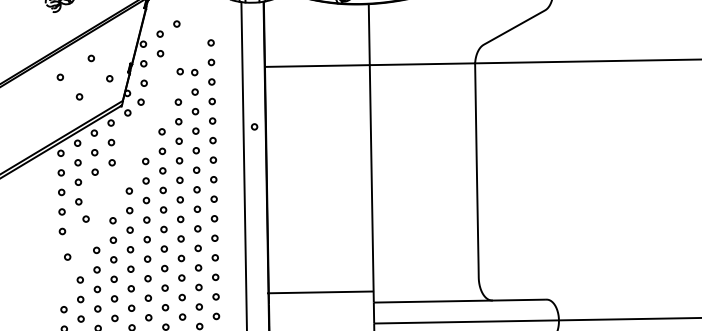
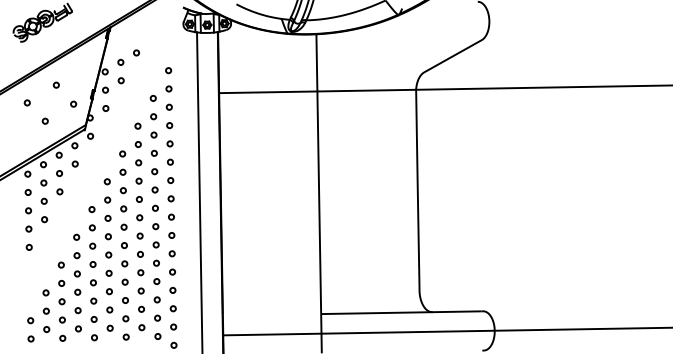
circle: (180, 71) -> (139, 97), removed
circle: (140, 101) -> (102, 125), removed
circle: (253, 125) -> (208, 148), removed
circle: (111, 162) -> (75, 182), removed
circle: (86, 218) -> (51, 235), removed
circle: (66, 257) -> (33, 271), removed
line: (319, 292) -> (271, 334), moved

